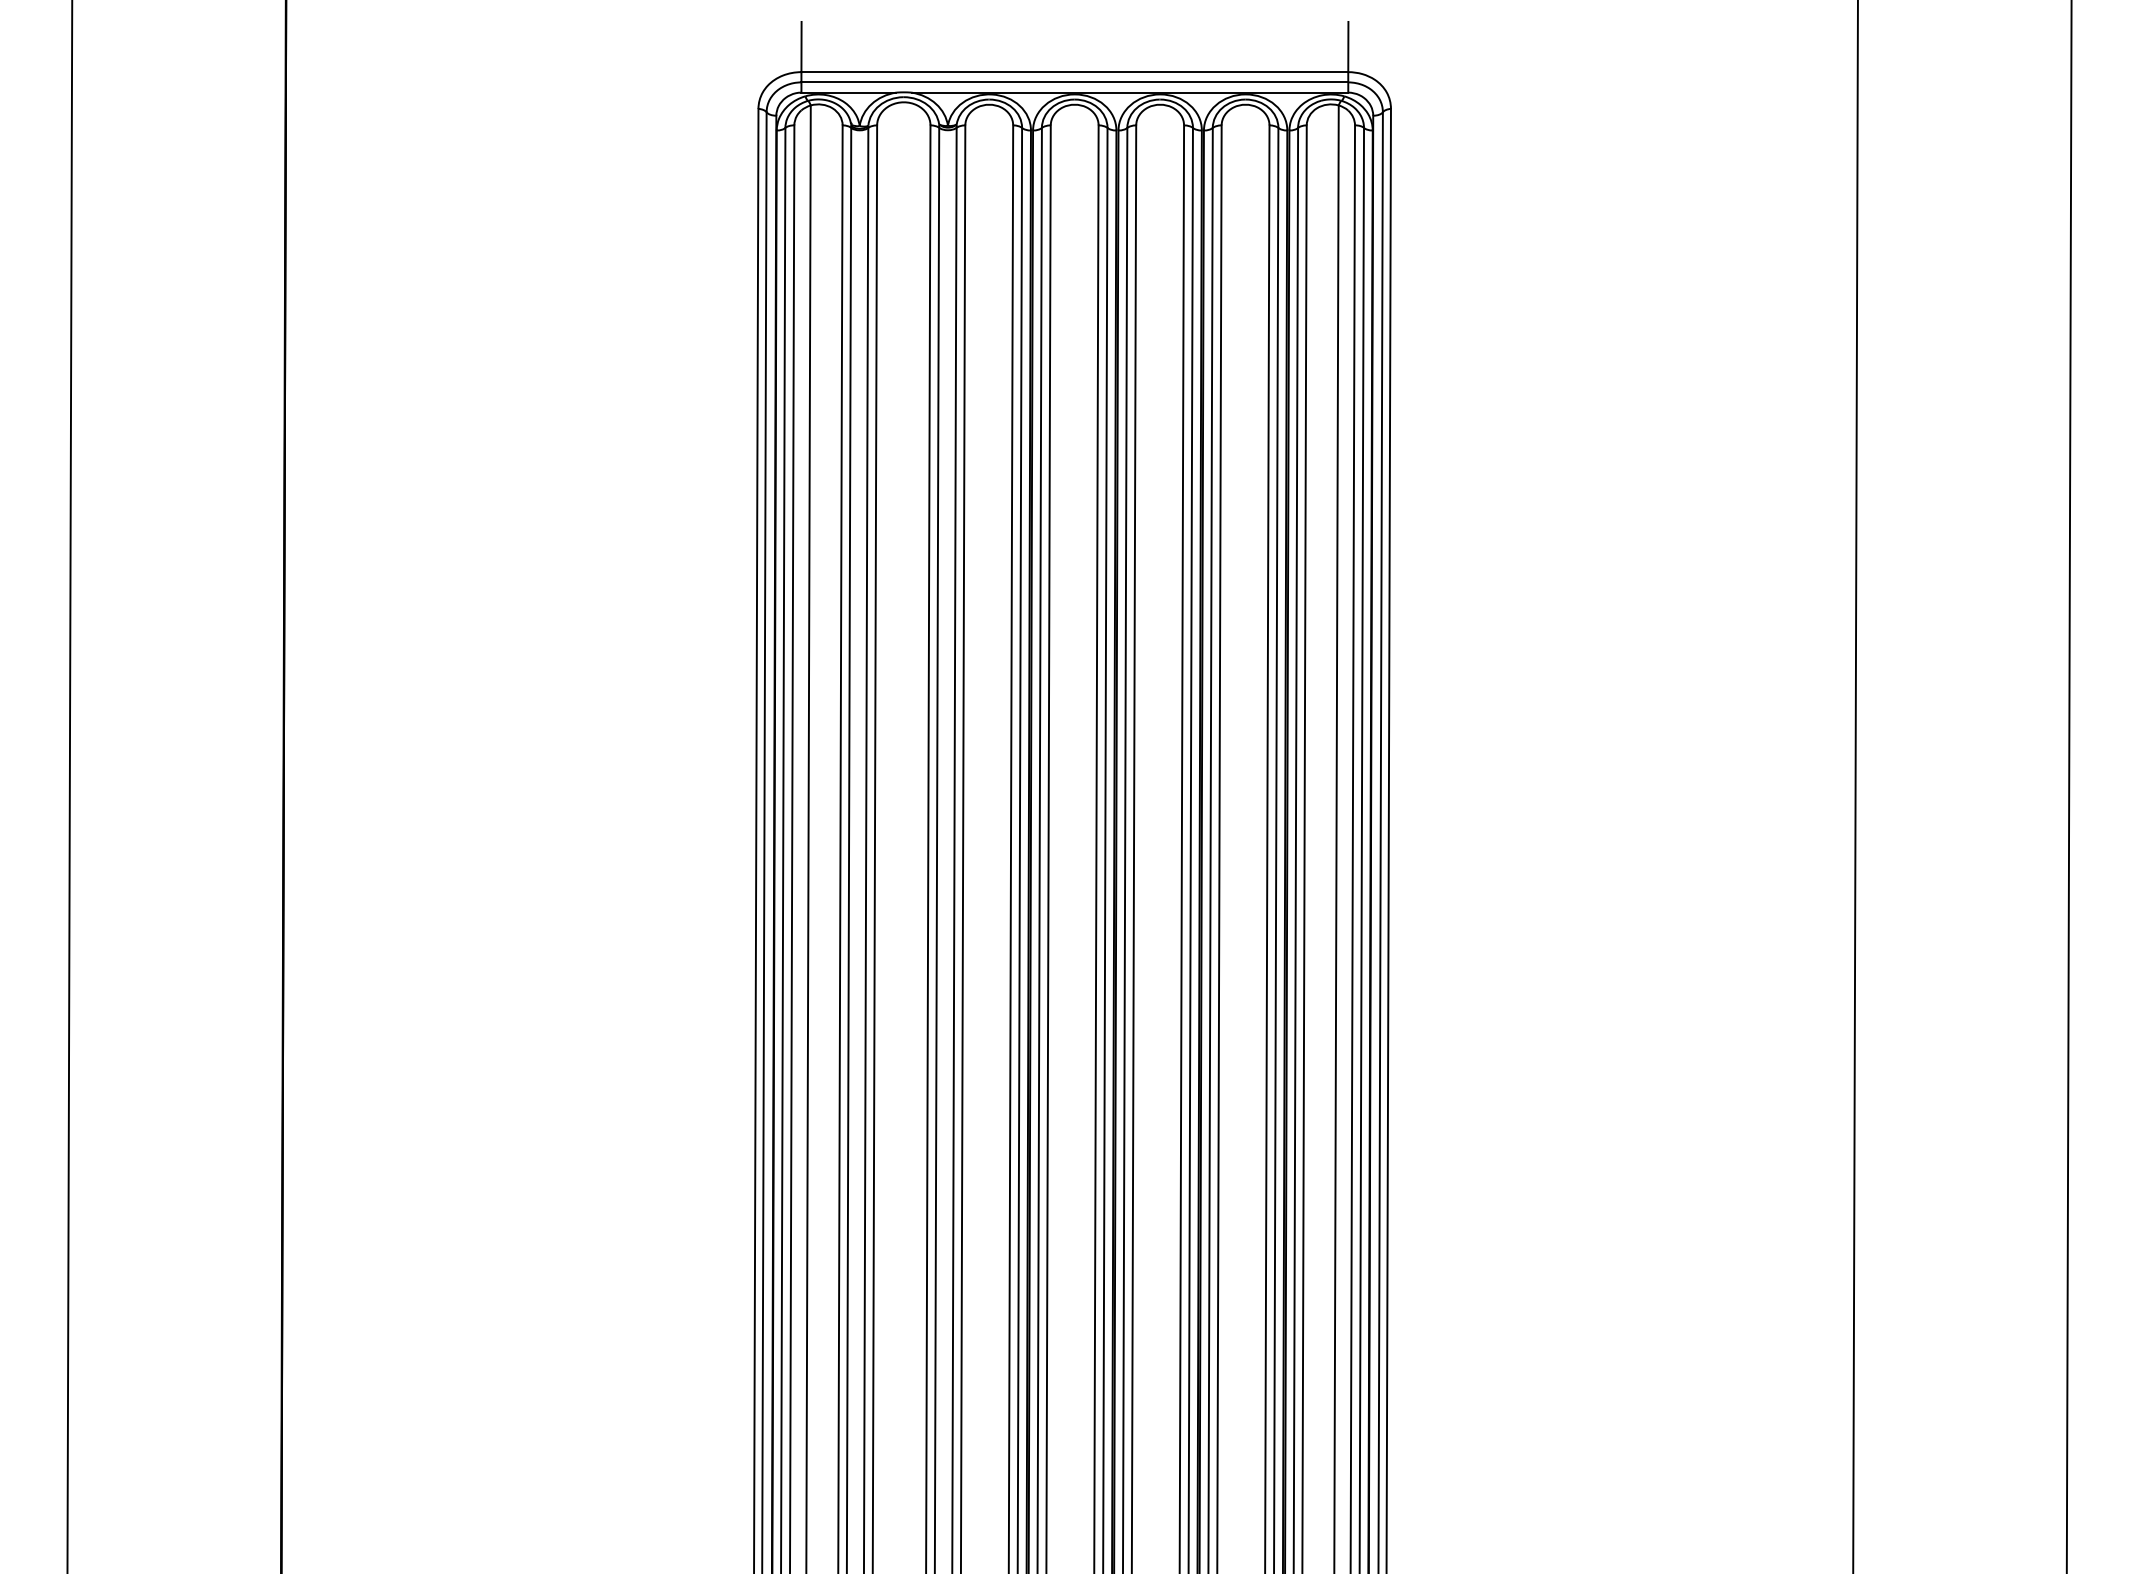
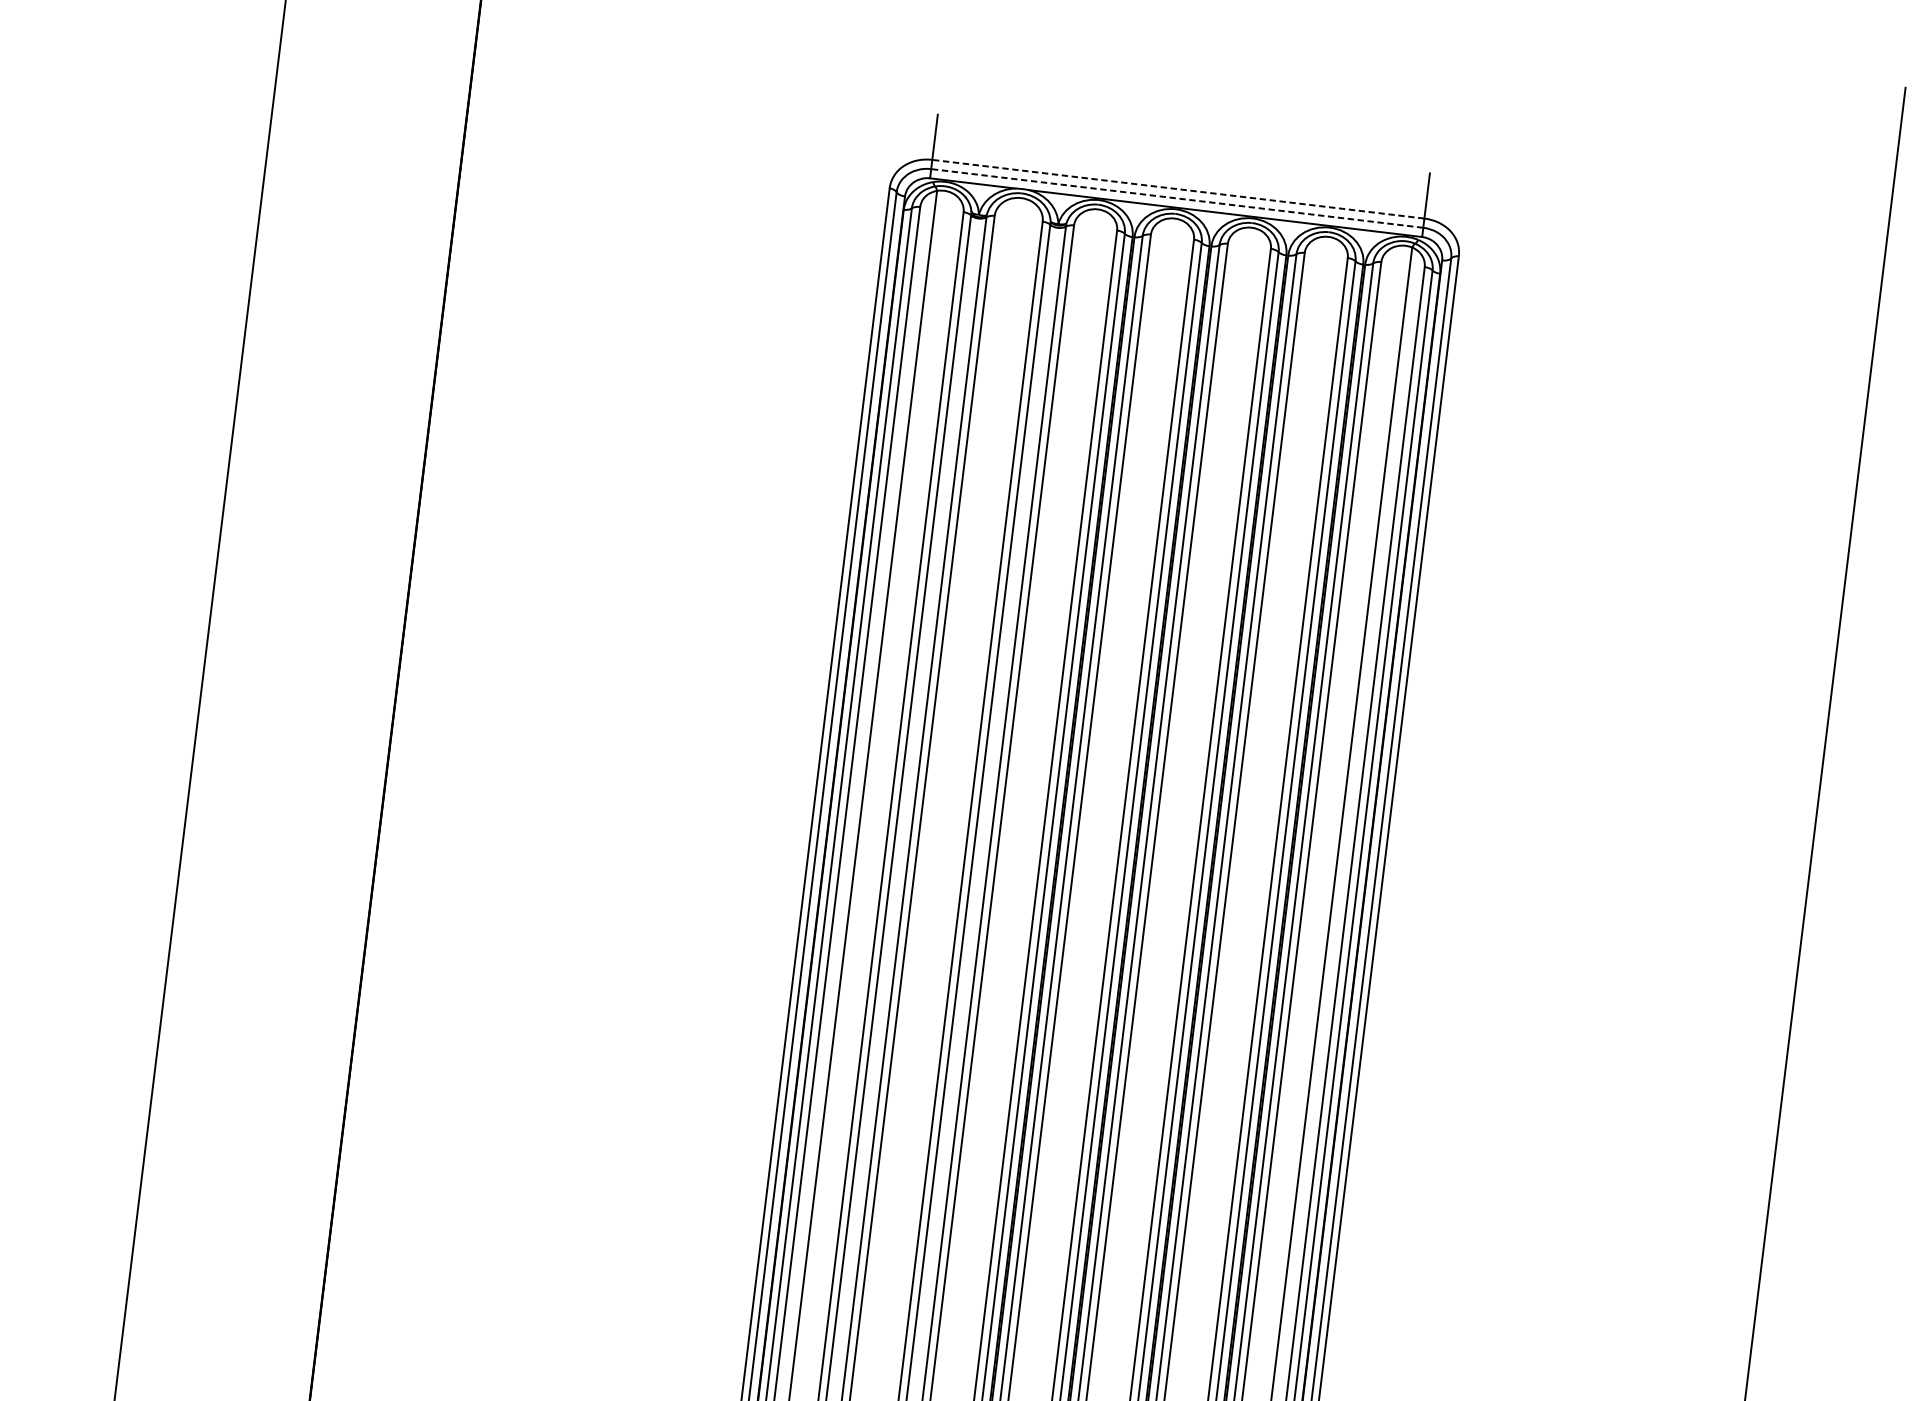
line: (1074, 72) -> (1177, 189), solid -> dashed
line: (1074, 82) -> (1176, 198), solid -> dashed

